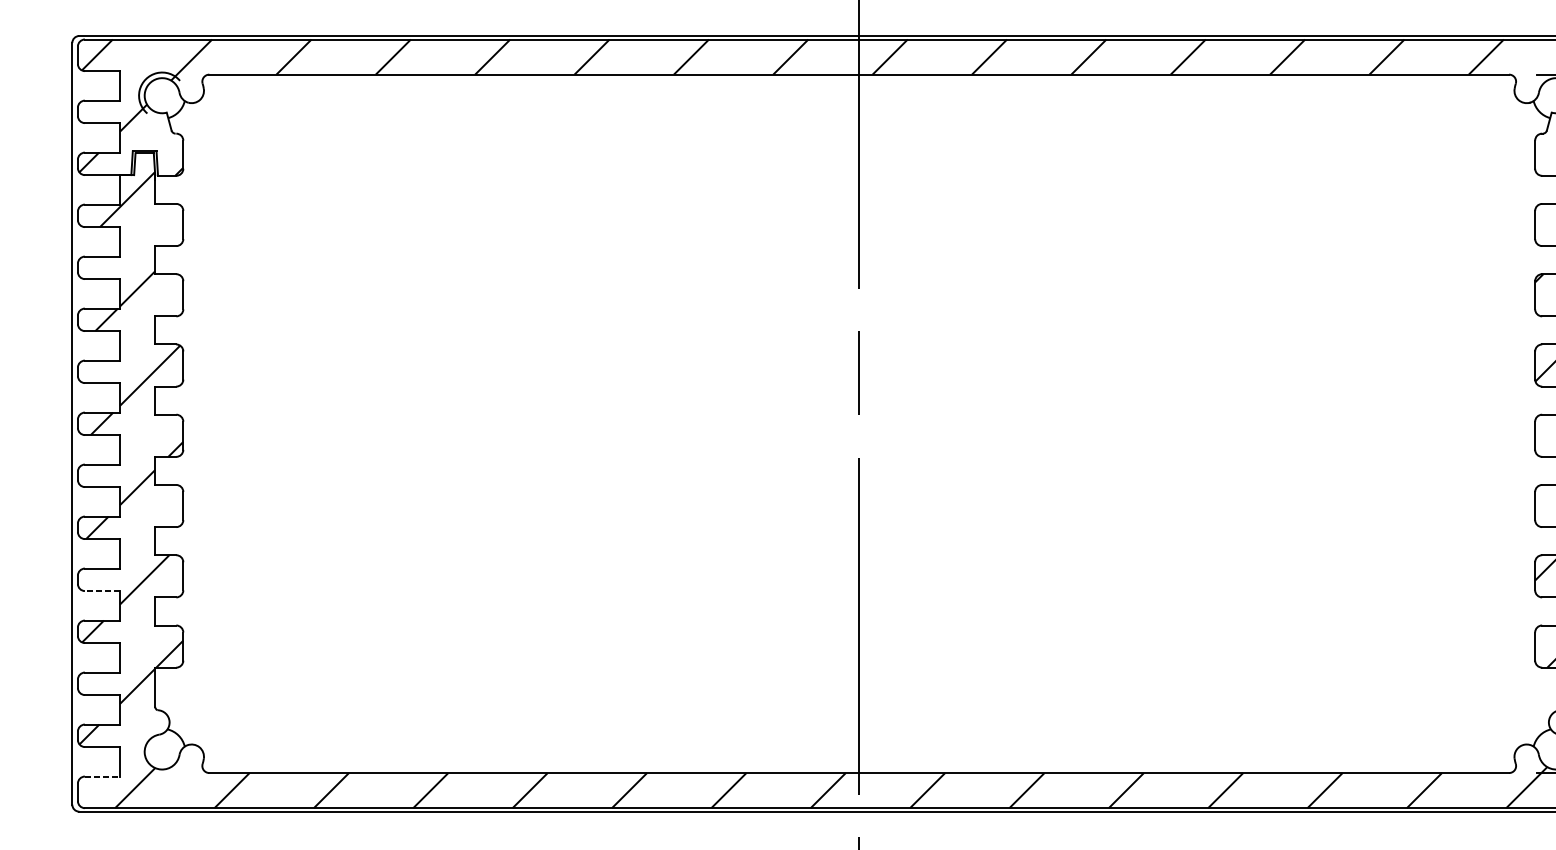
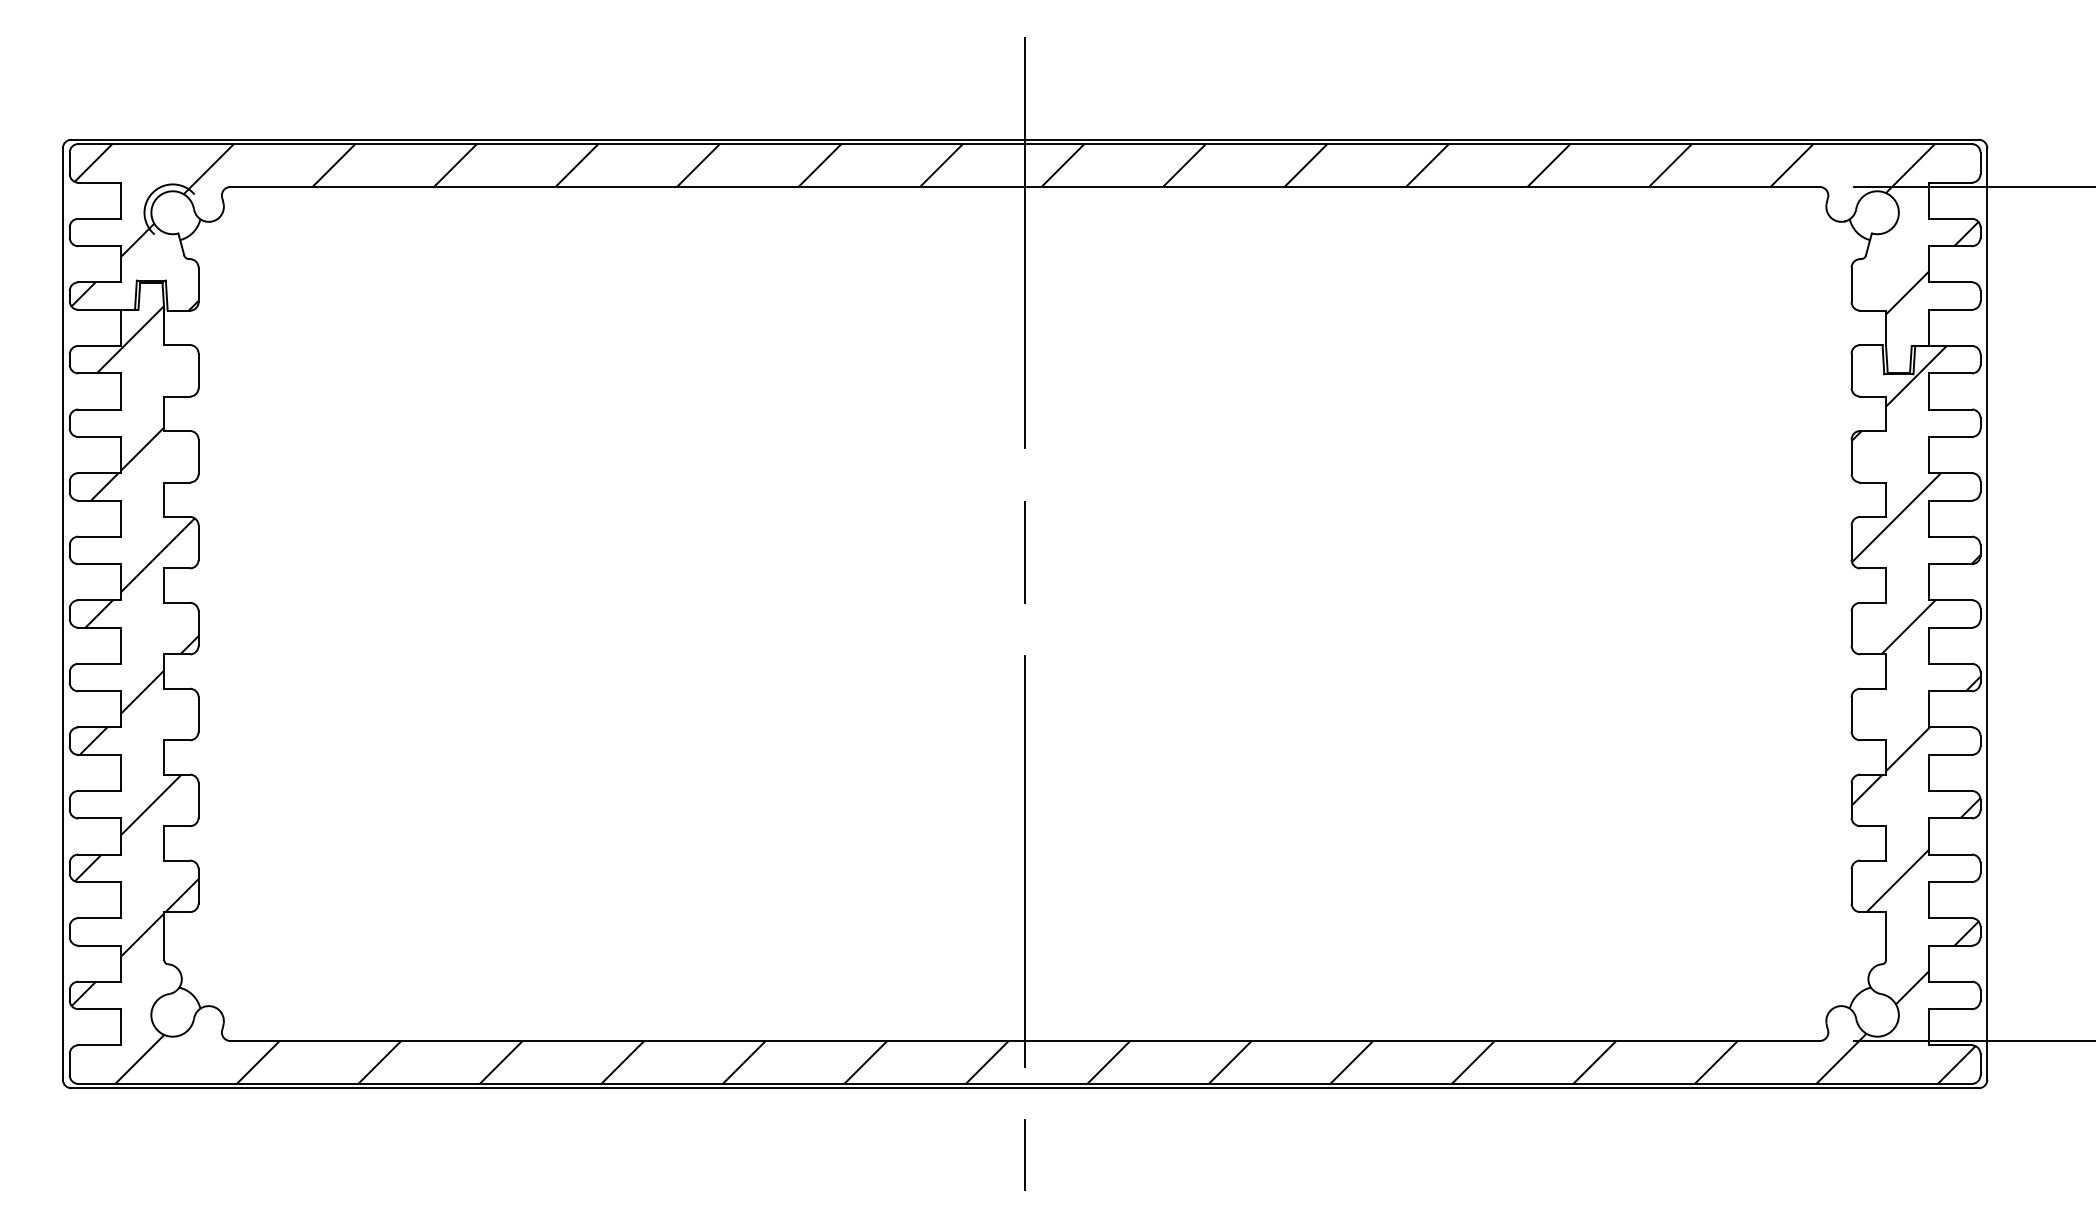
line: (102, 591) -> (99, 818), dashed -> solid
line: (103, 776) -> (100, 1045), dashed -> solid

